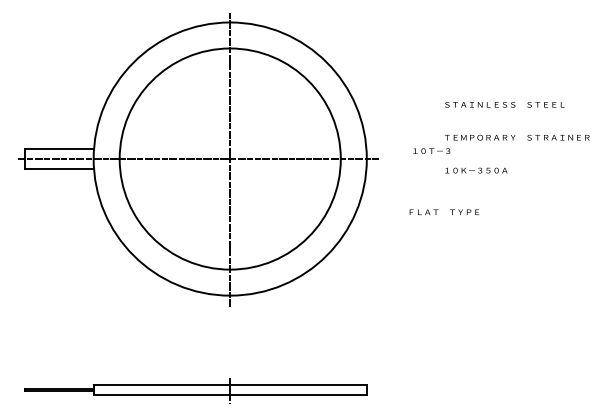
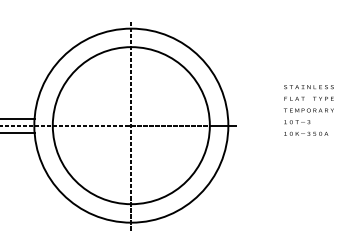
text: (431, 150) -> (297, 121), moved
text: (444, 211) -> (309, 98), moved

